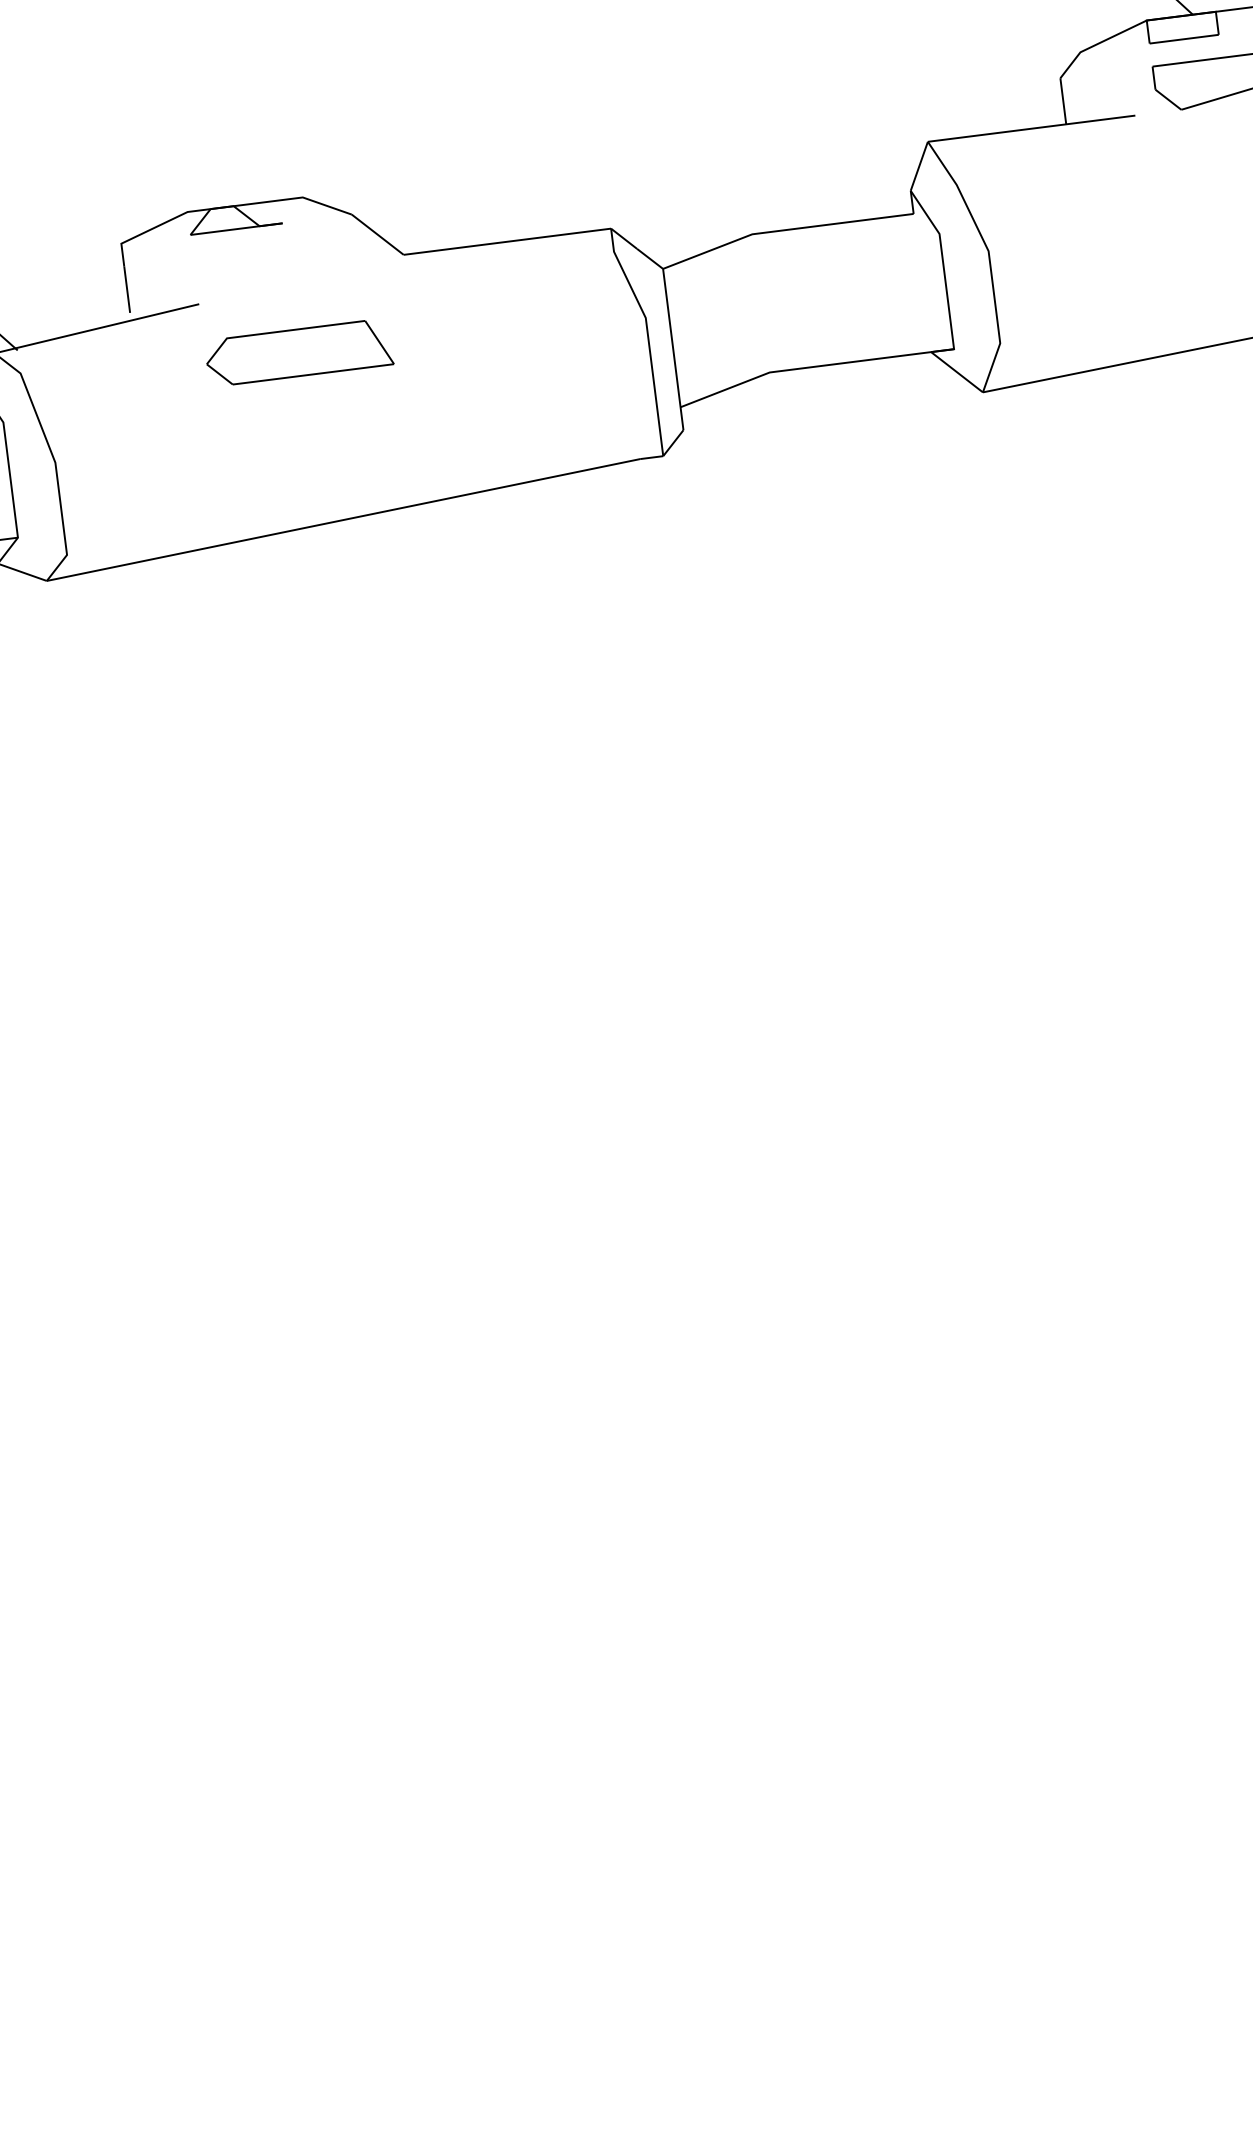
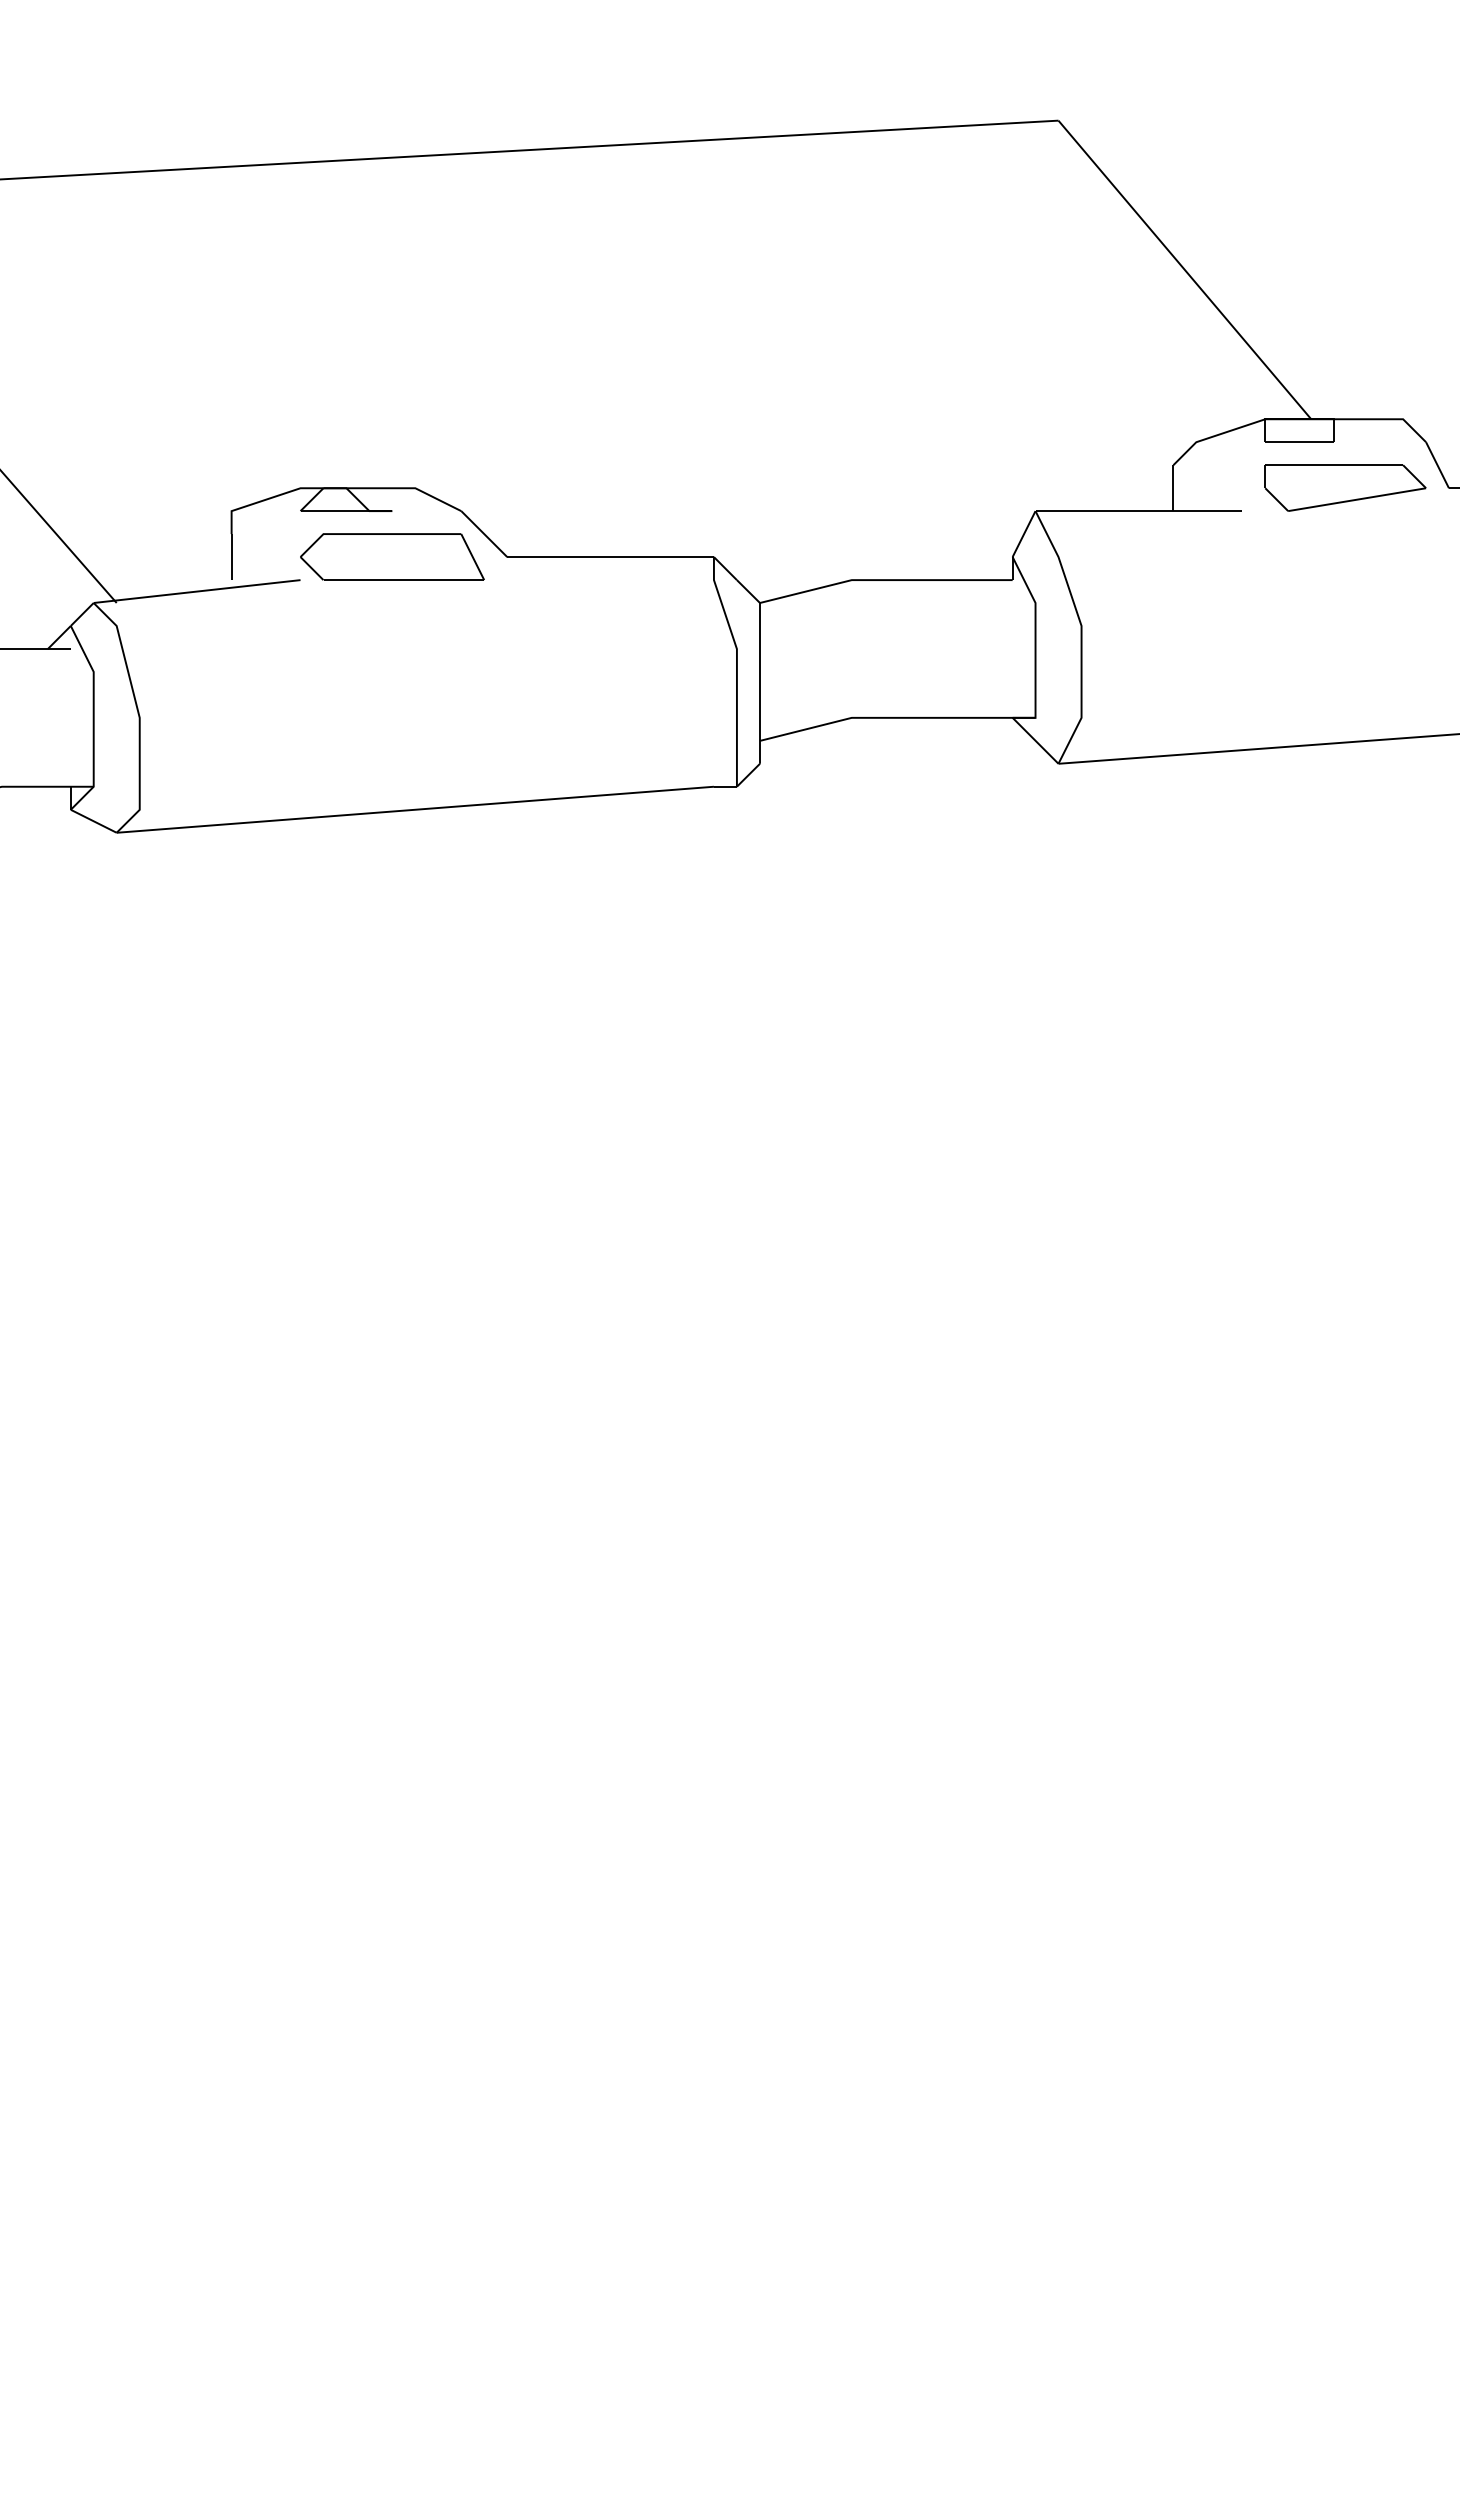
part: (299, 352) -> (392, 556), moved

